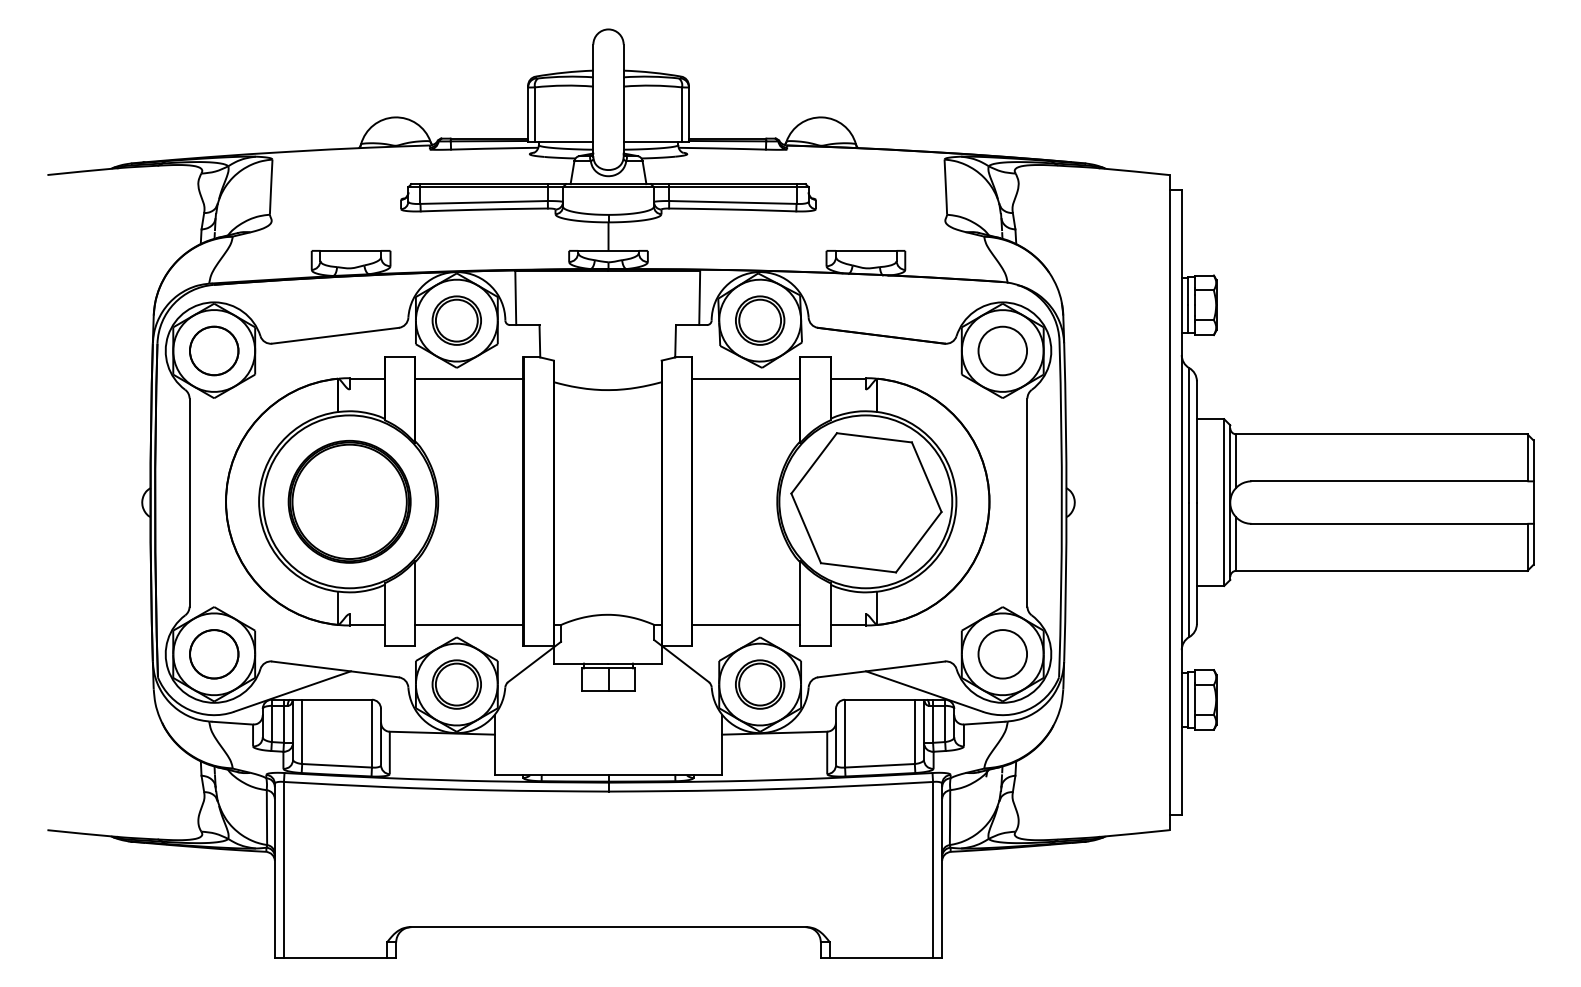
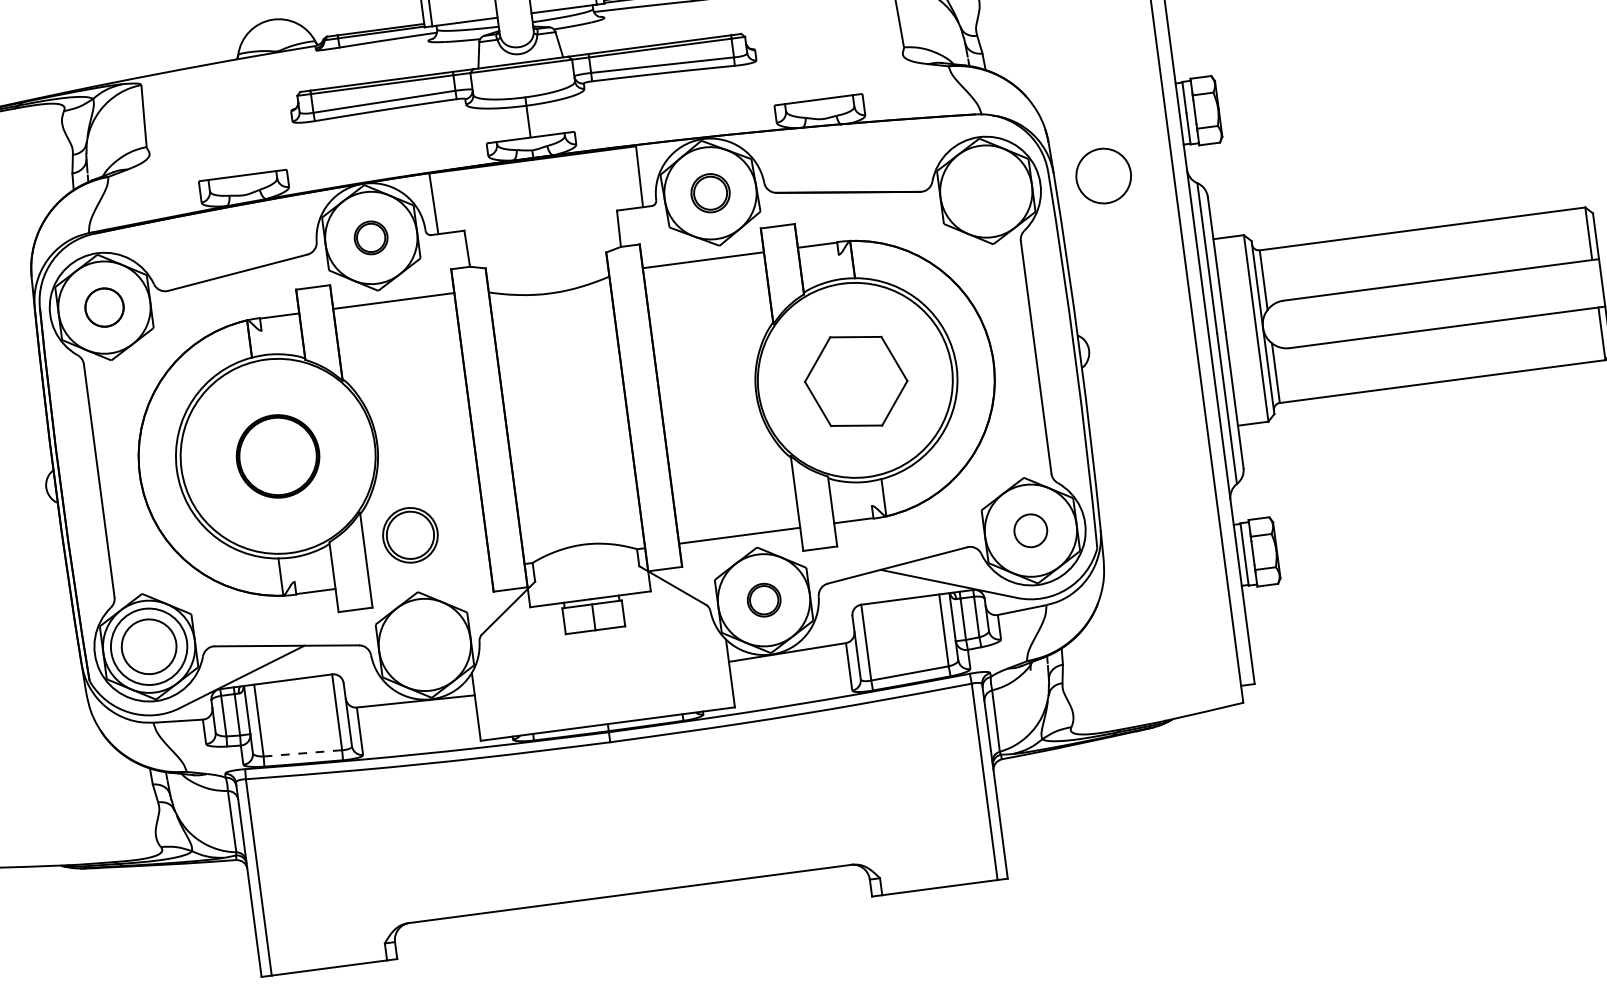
part: (456, 320) -> (370, 237), size x0.6
part: (760, 320) -> (710, 193), size x0.7
part: (214, 350) -> (104, 307), size x0.7
circle: (1002, 350) -> (1103, 175), moved
part: (349, 501) -> (277, 455), size x0.6
part: (866, 502) -> (856, 381), size x0.6
line: (469, 625) -> (430, 576), removed
circle: (214, 654) -> (149, 646), size x1.4
circle: (1002, 654) -> (1030, 530), size x0.6
part: (456, 684) -> (410, 535), moved
part: (760, 684) -> (764, 600), size x0.6
line: (337, 765) -> (303, 752), solid -> dashed

